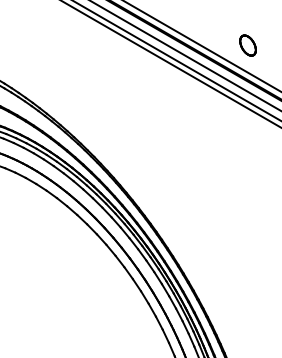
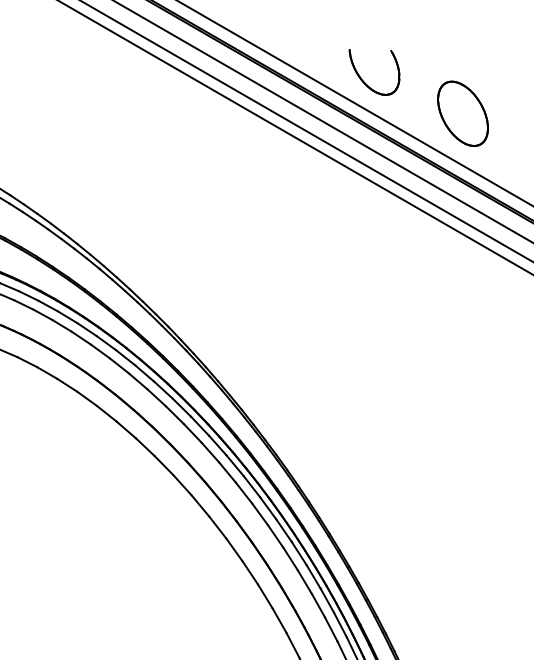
part: (196, 27) -> (364, 79), added
part: (247, 45) -> (461, 113), size x1.67

